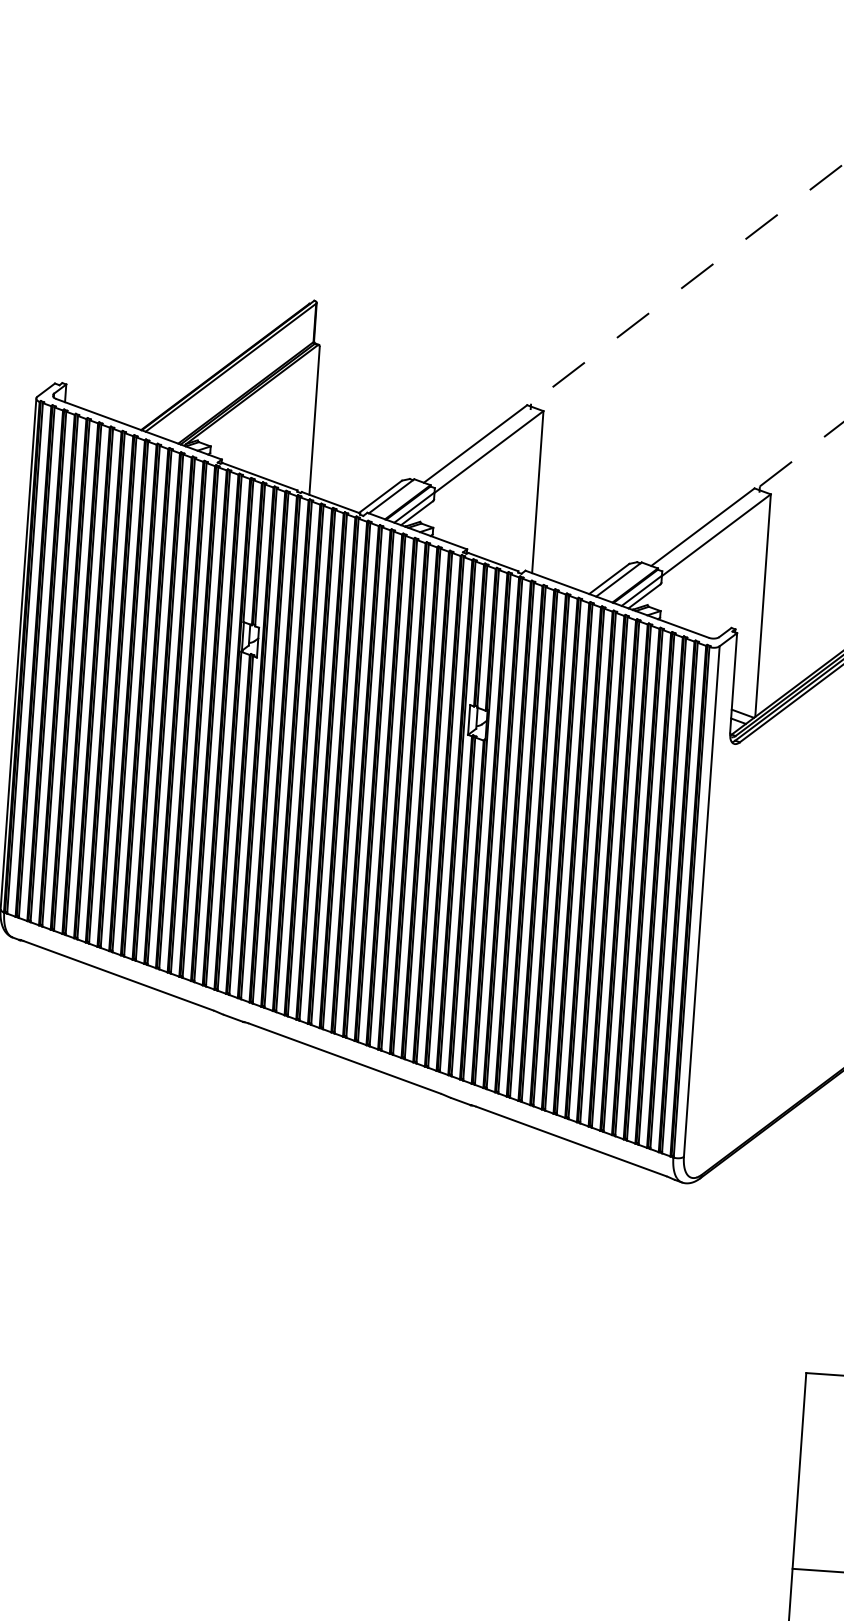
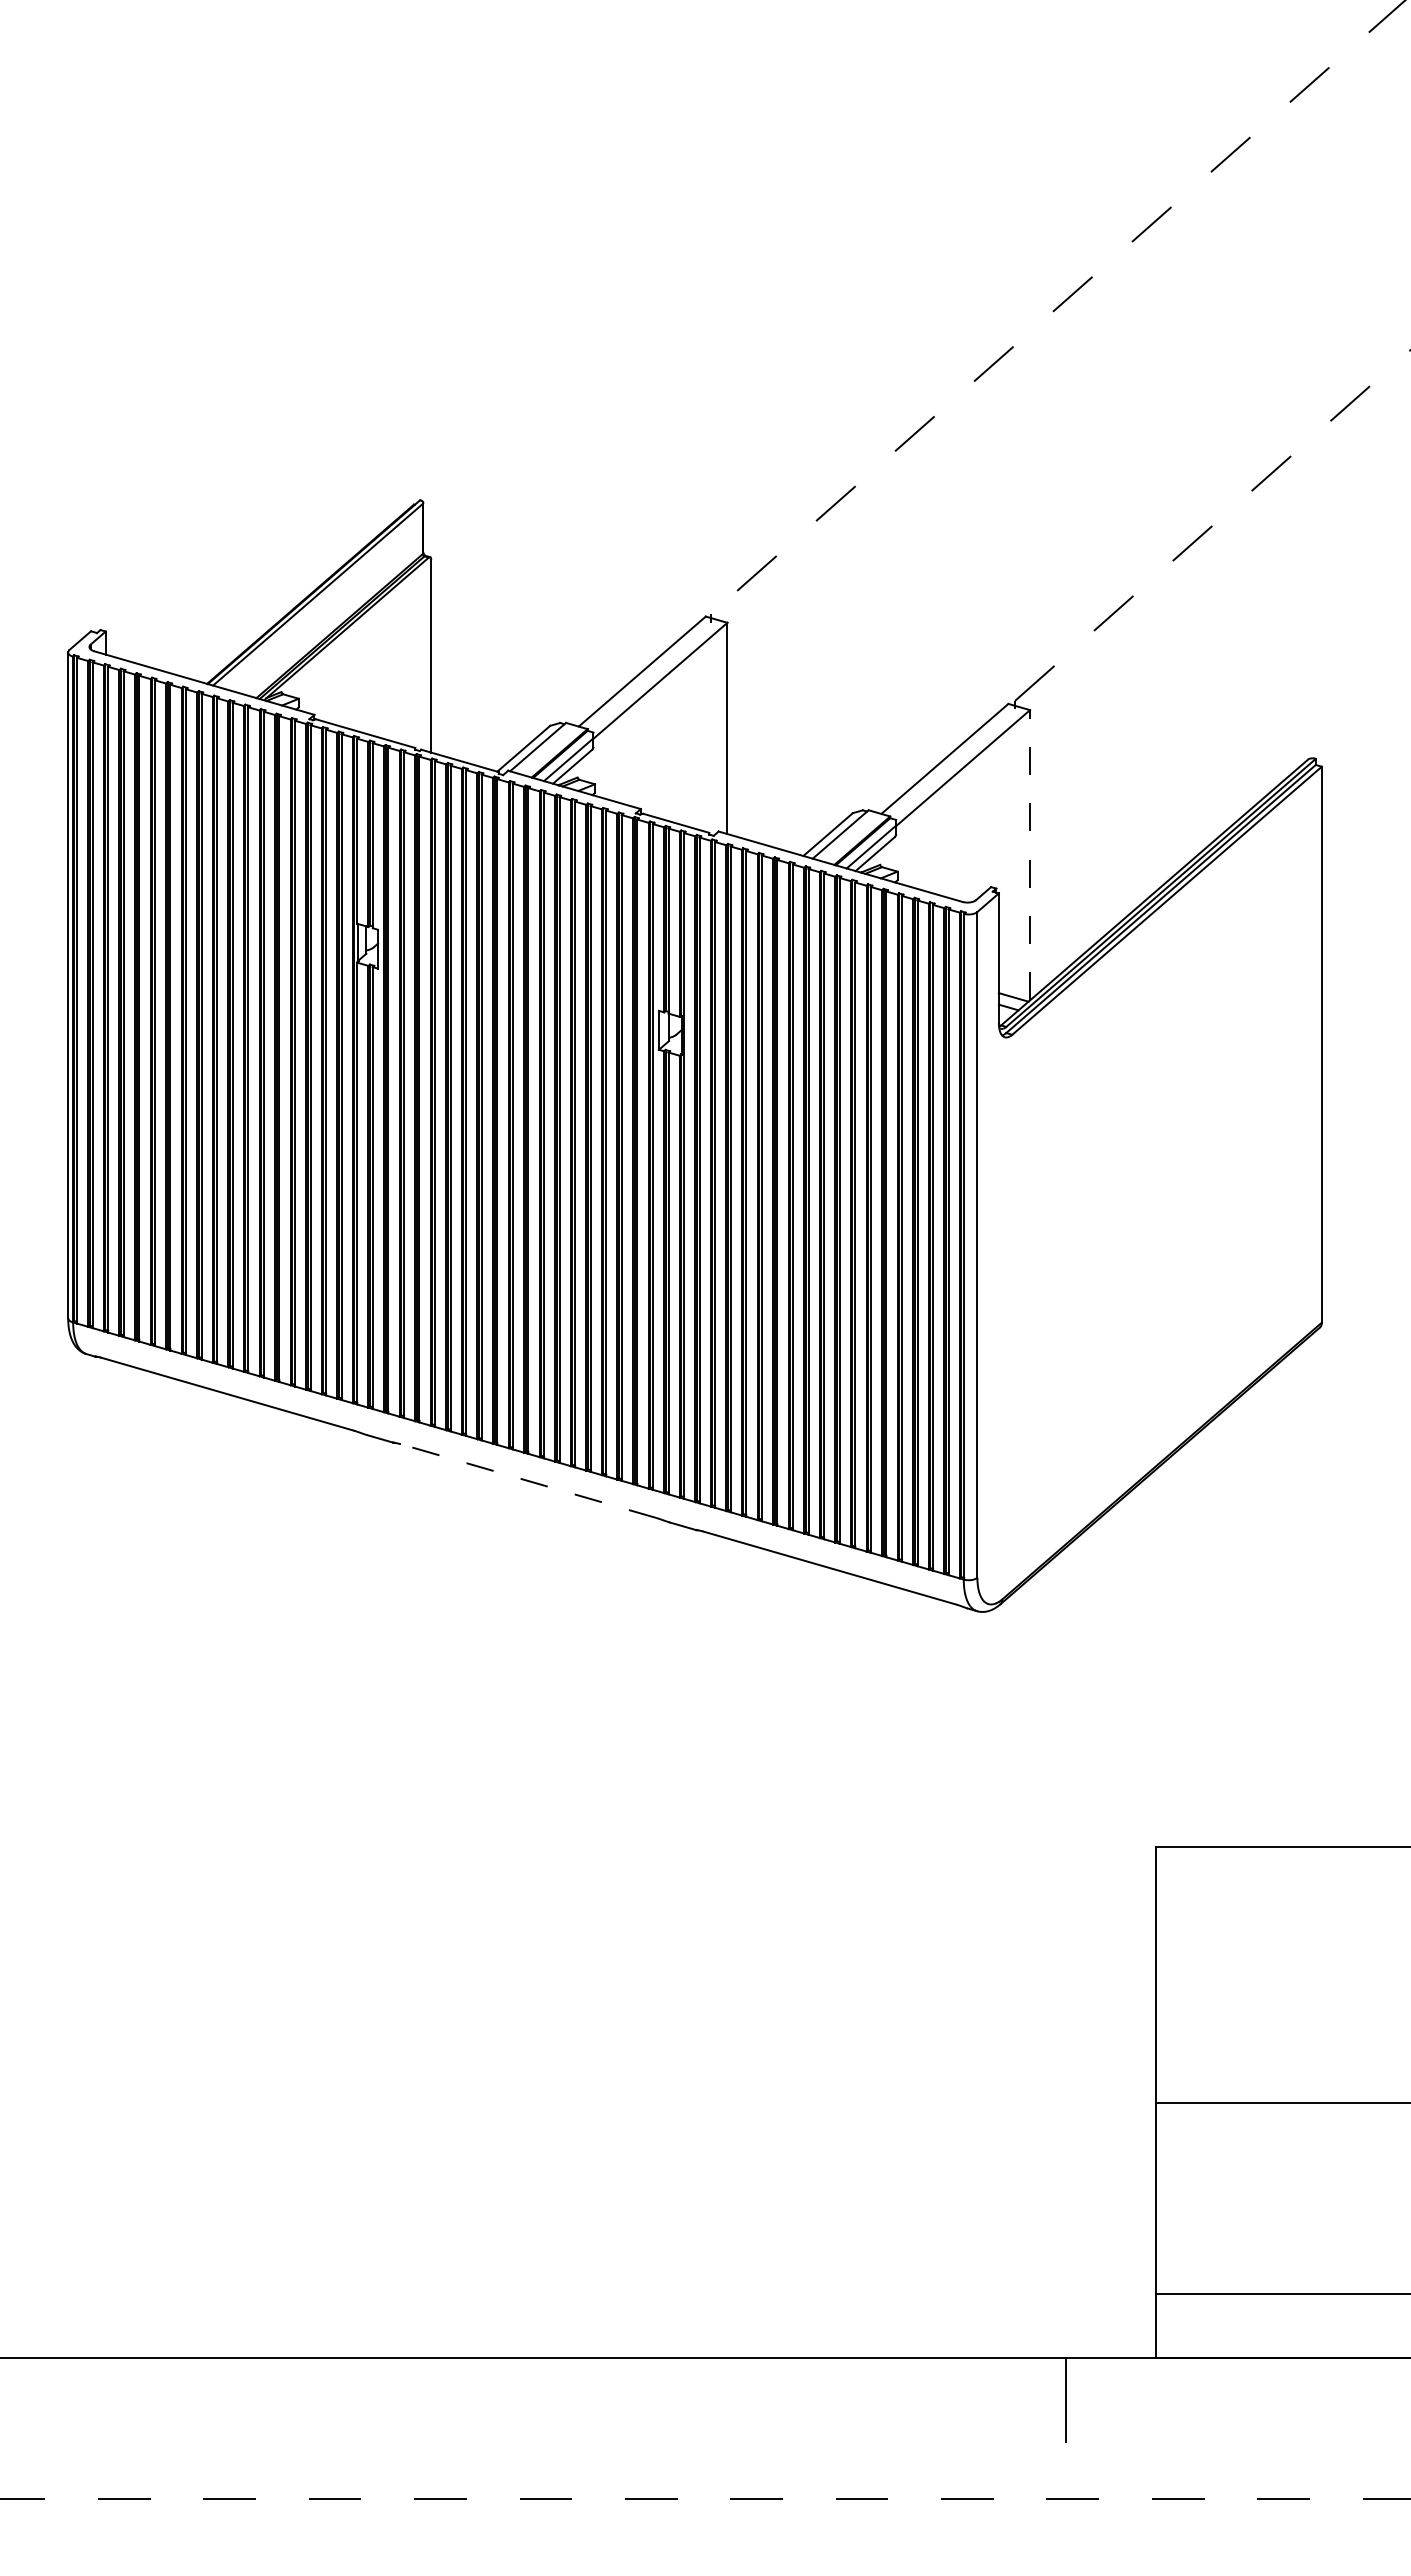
line: (763, 605) -> (1030, 854), solid -> dashed
line: (344, 1058) -> (528, 1481), solid -> dashed

